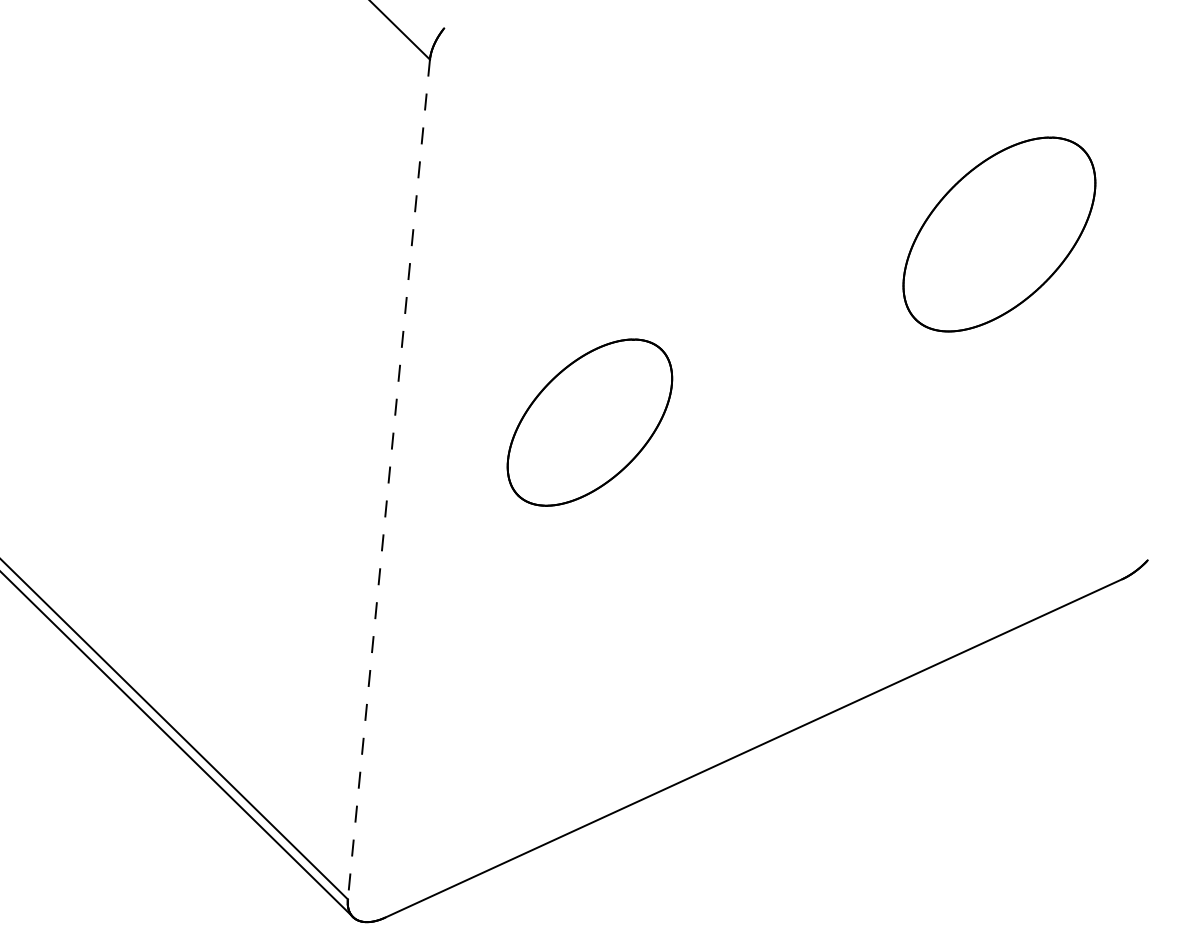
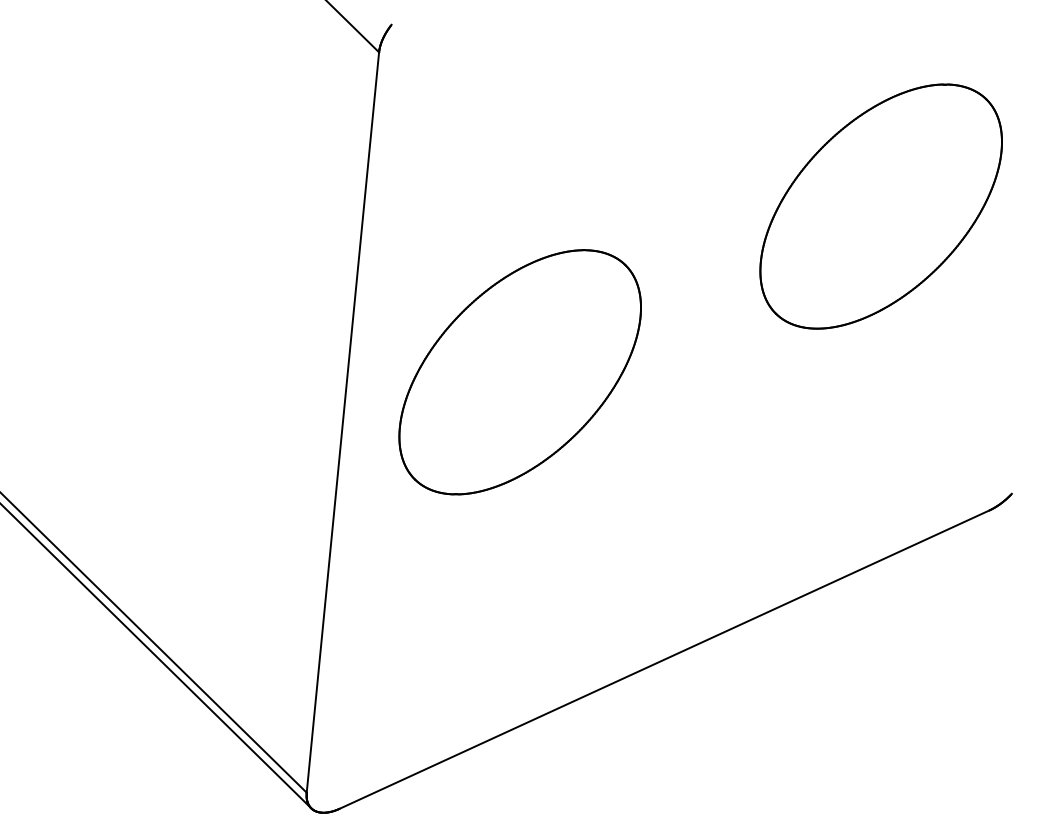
part: (998, 234) -> (880, 206), size x1.43
part: (589, 422) -> (519, 372), size x1.67
line: (388, 479) -> (342, 422), dashed -> solid

